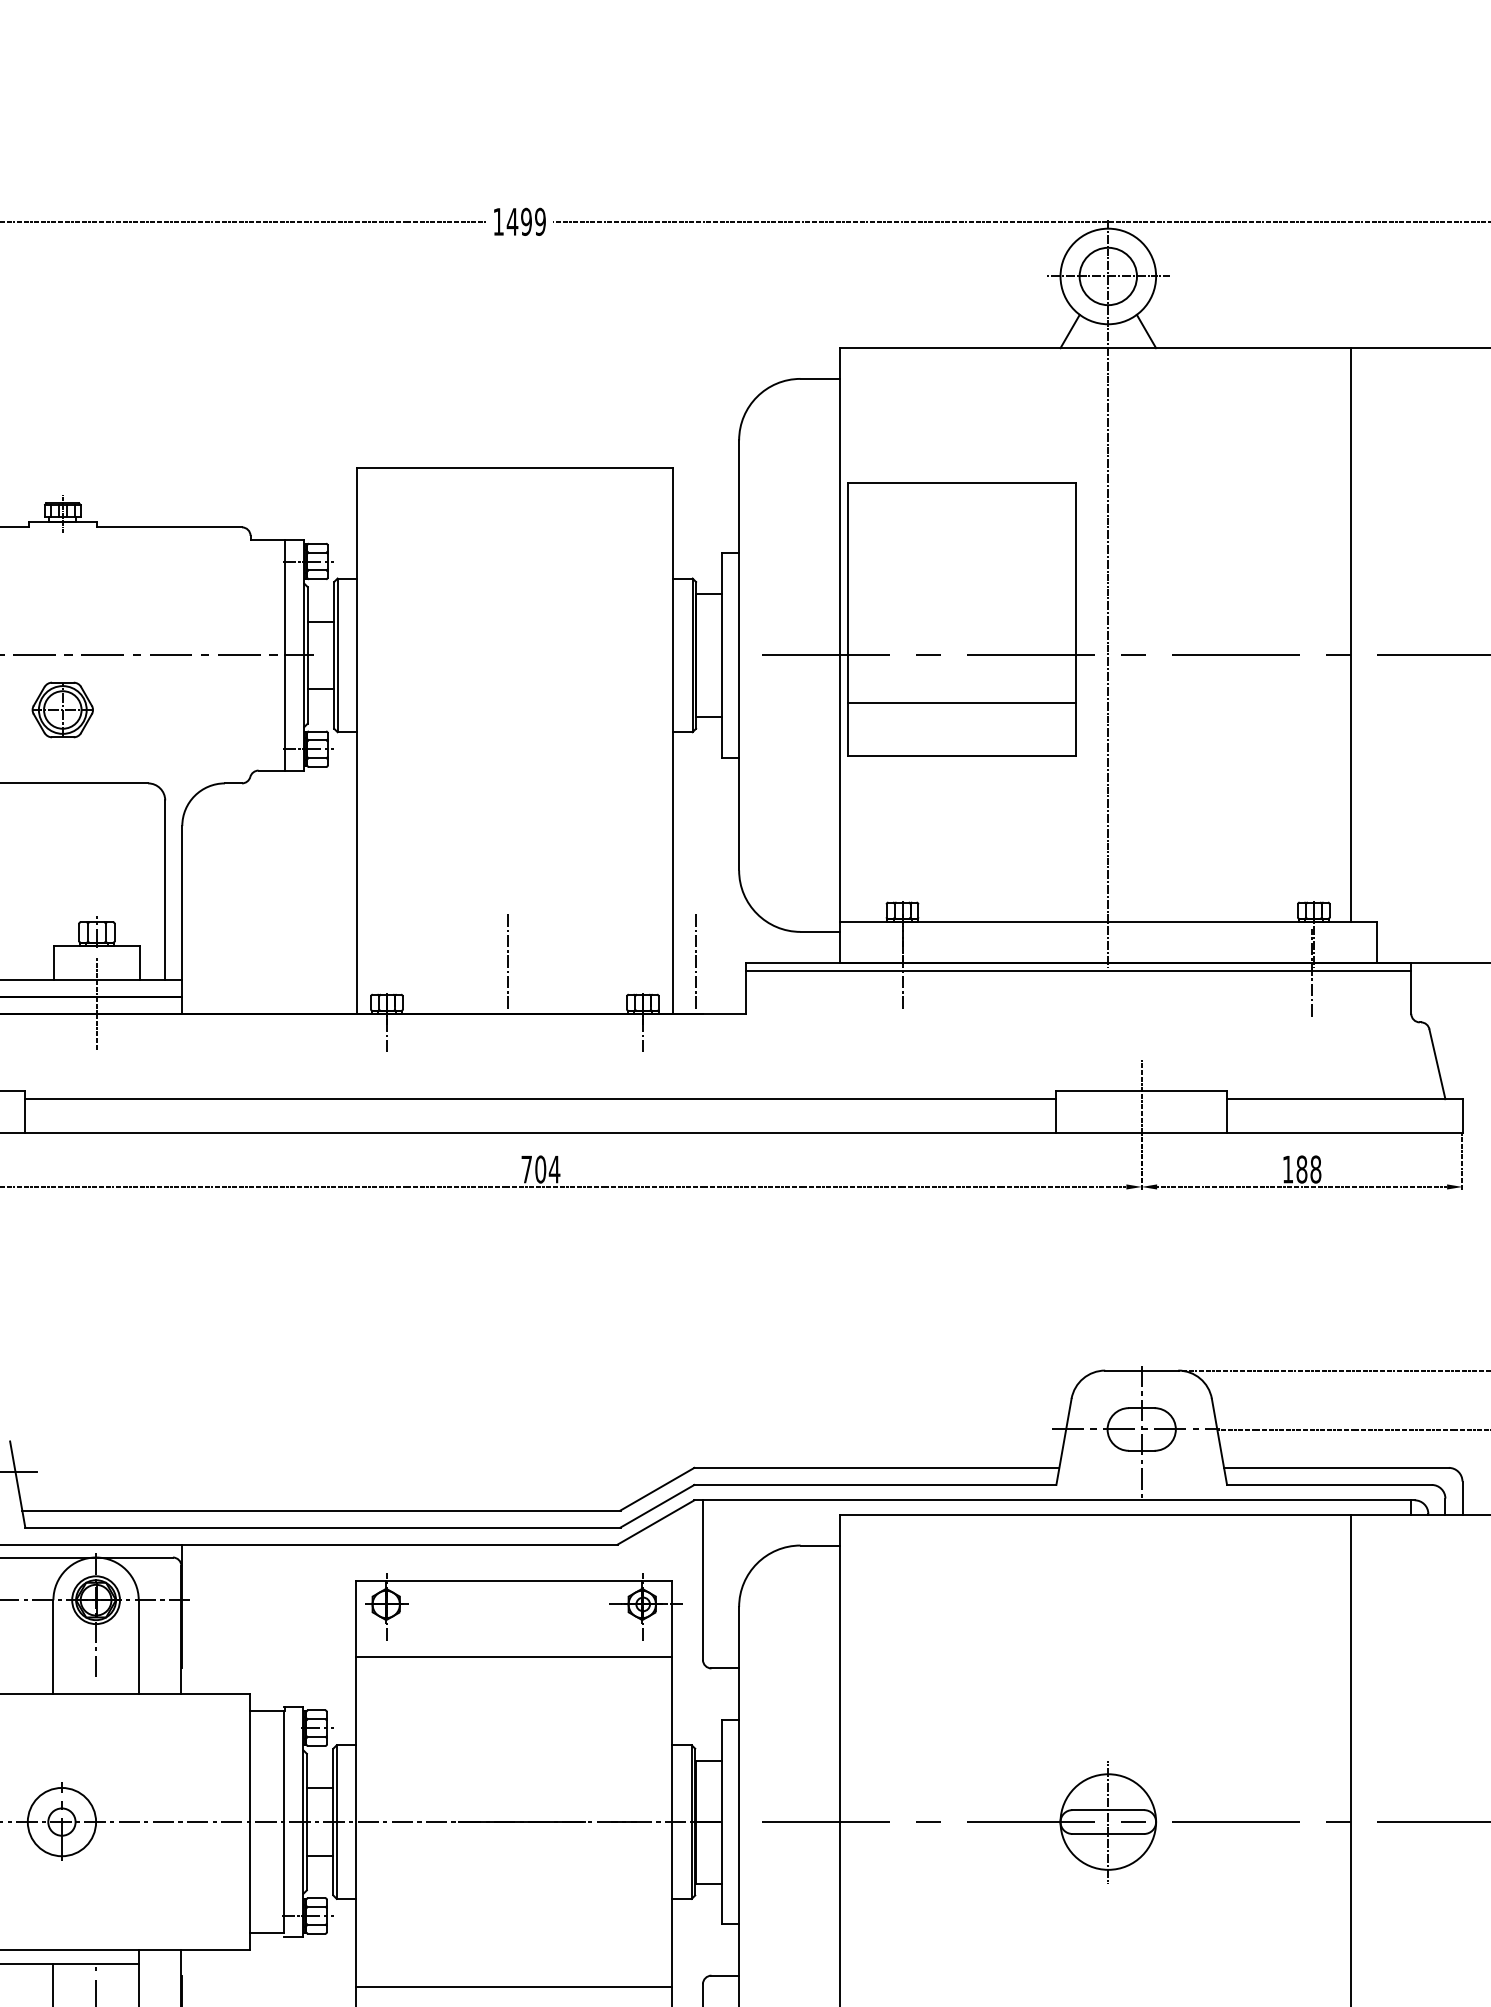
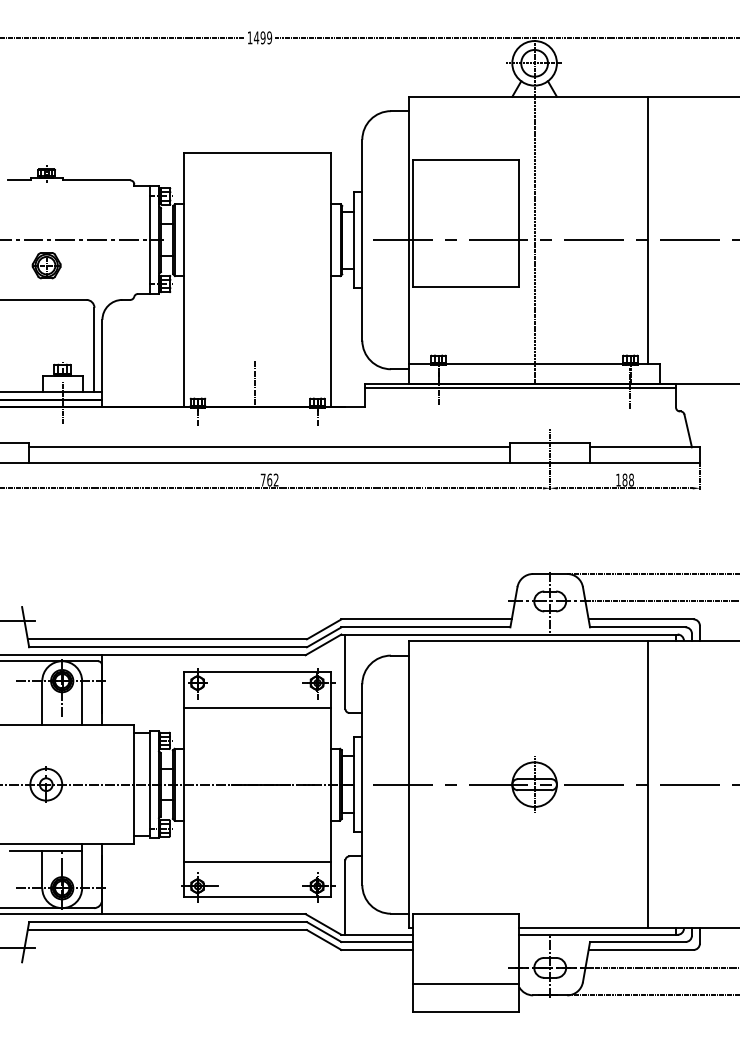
line: (960, 703) -> (465, 262), removed
line: (696, 960) -> (342, 382), removed
text: (546, 1168) -> (272, 479), 704 -> 762

